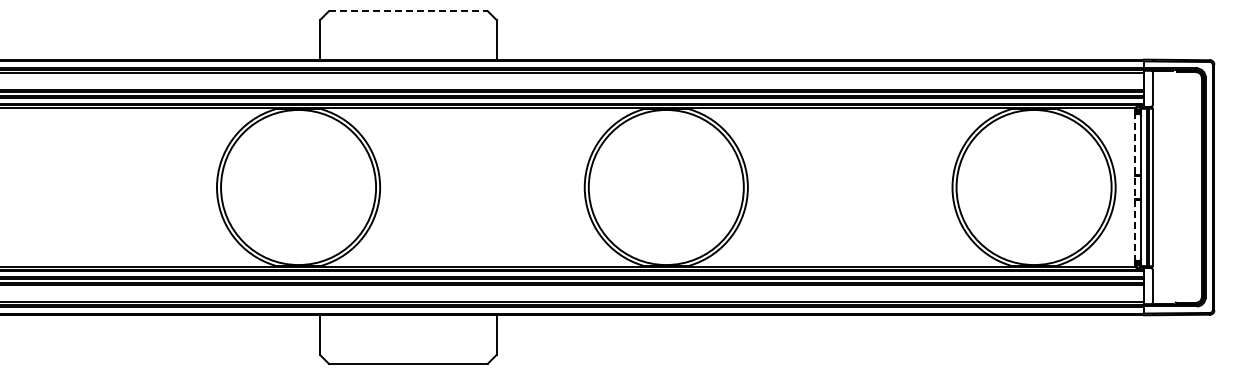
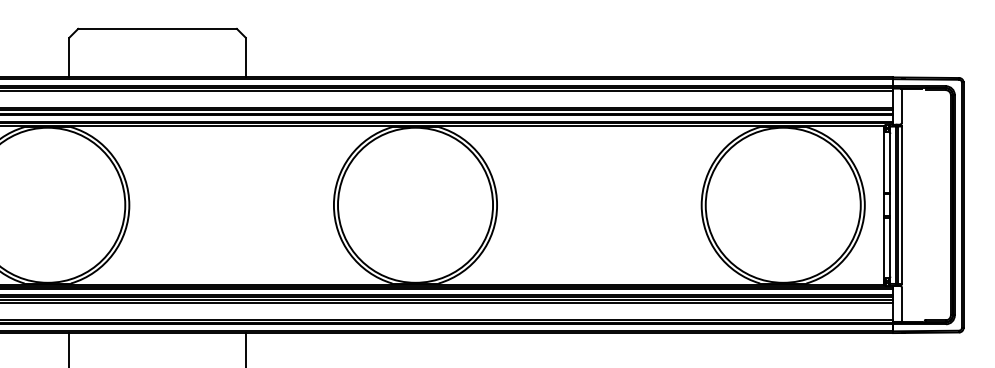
line: (408, 11) -> (157, 29), dashed -> solid
line: (1135, 187) -> (884, 205), dashed -> solid

